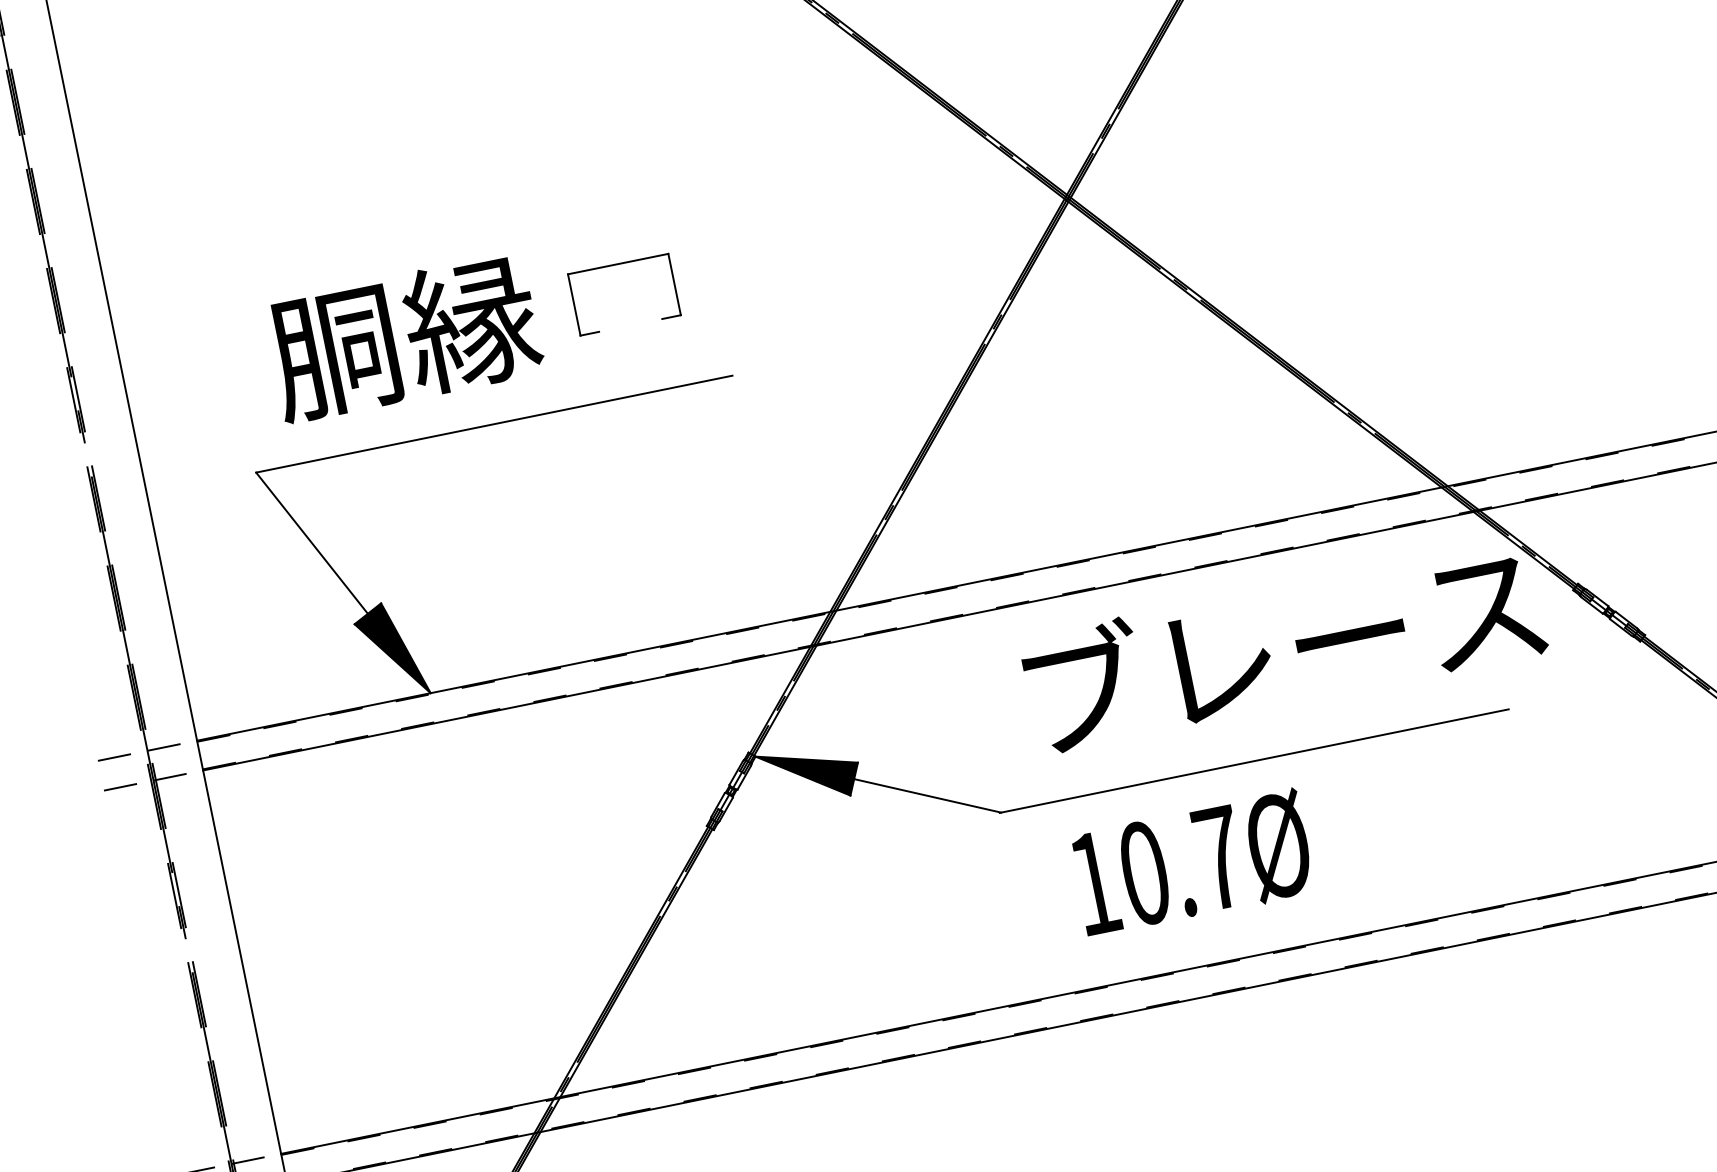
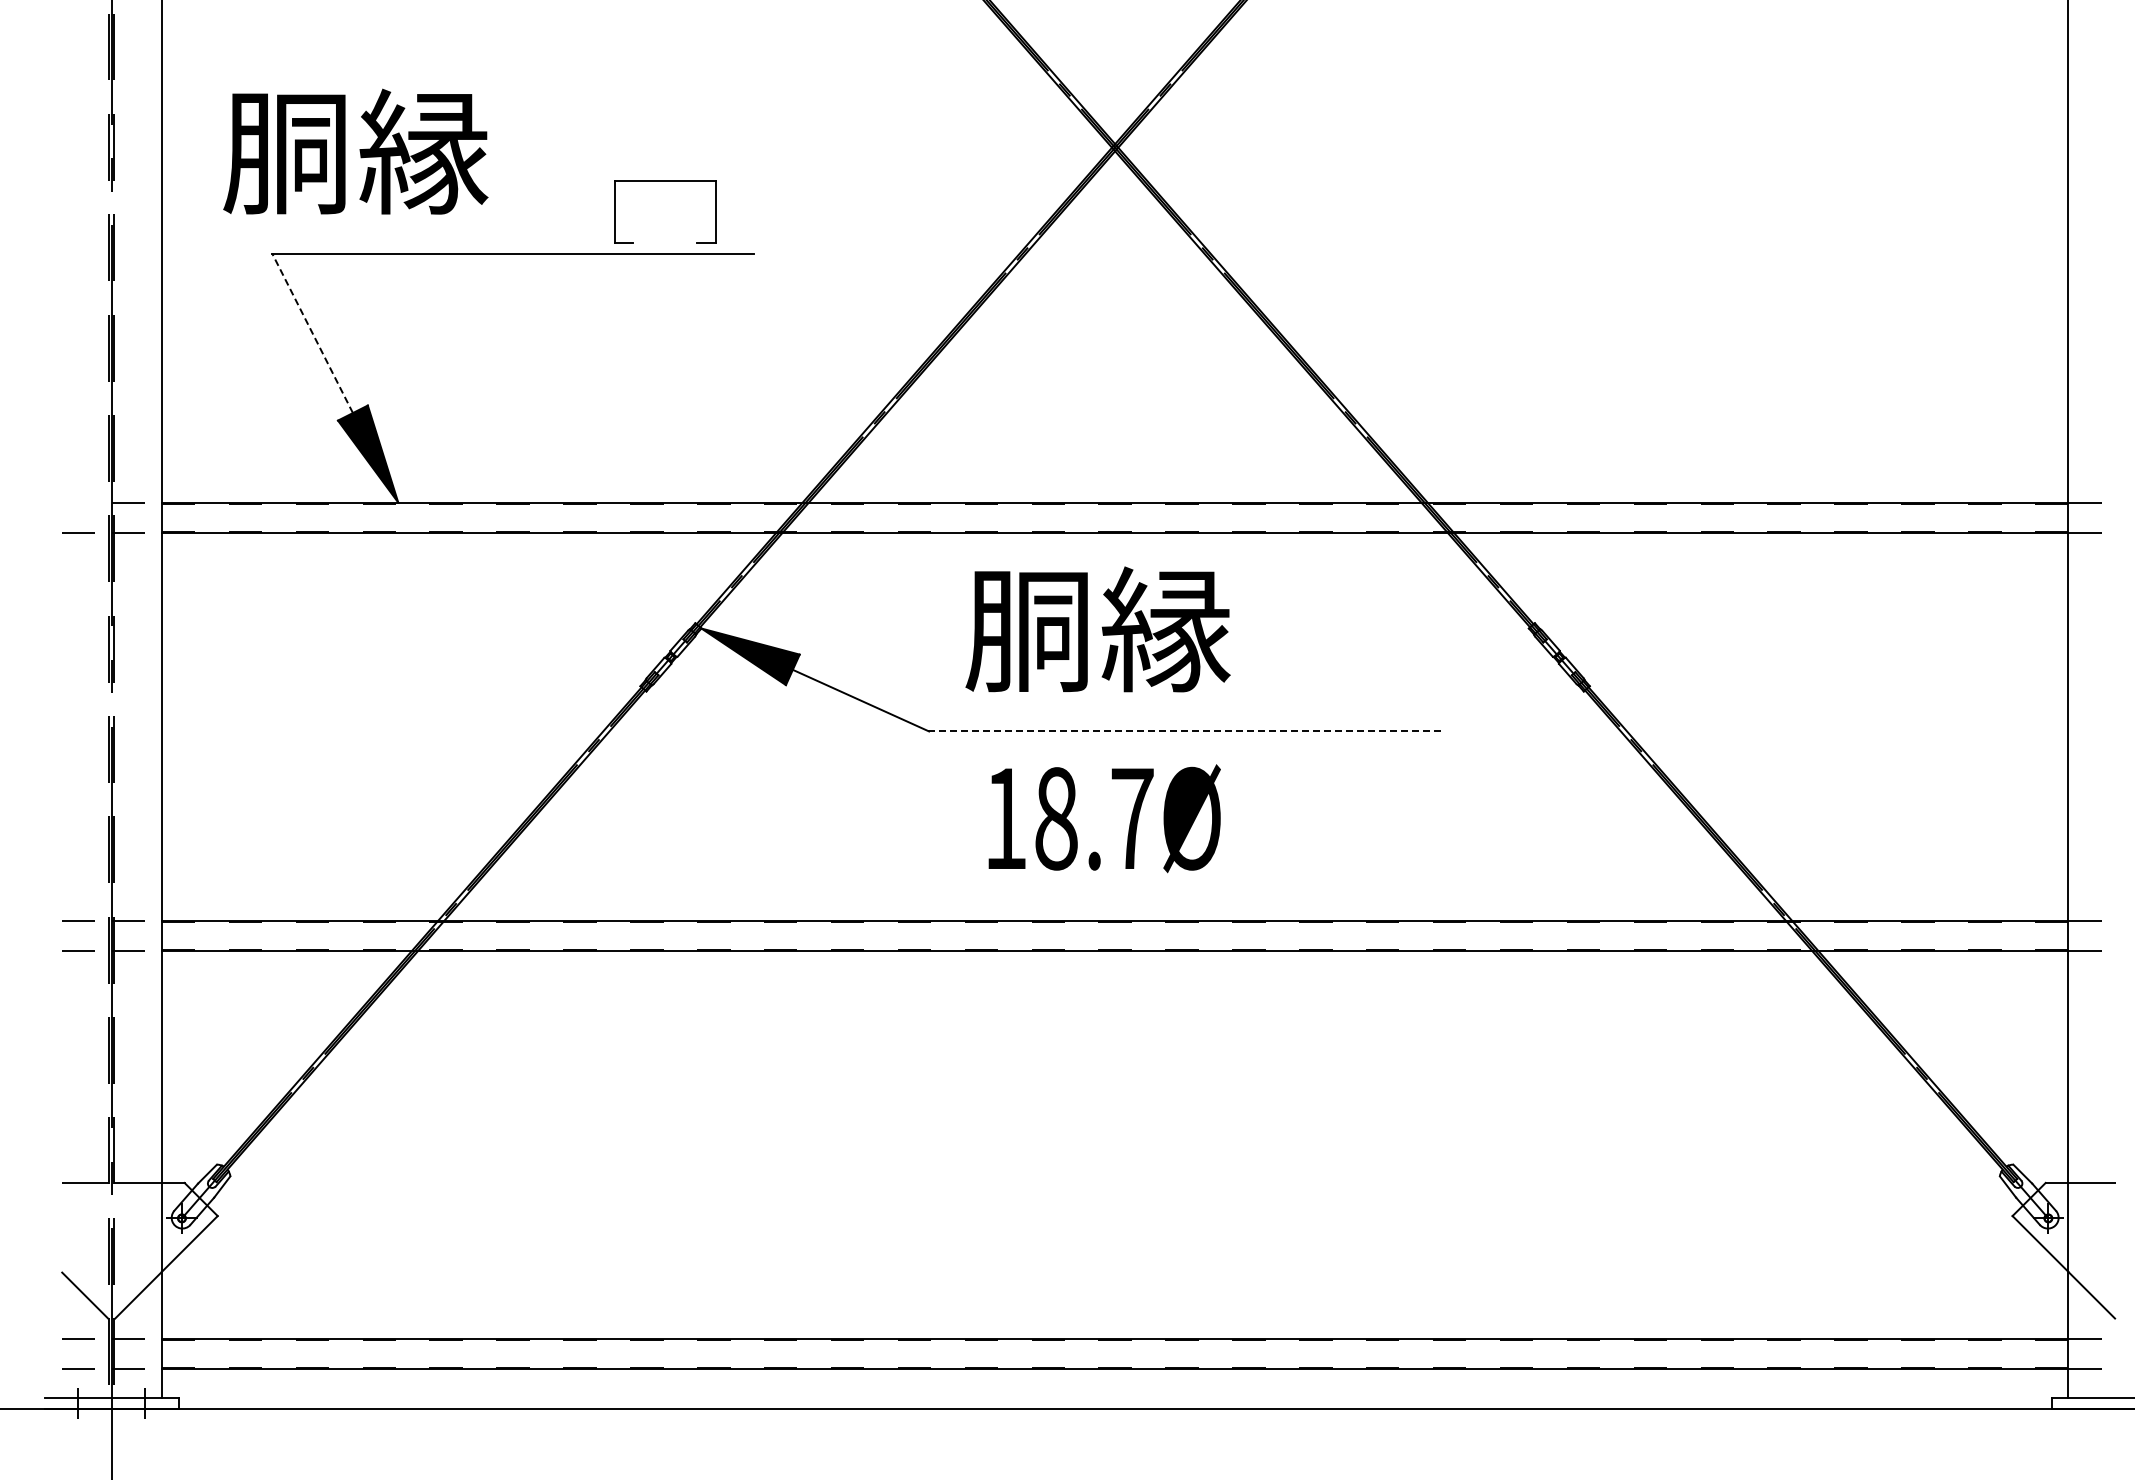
part: (618, 264) -> (665, 181), moved
text: (403, 337) -> (355, 151), moved
line: (311, 542) -> (312, 332), solid -> dashed
text: (1277, 650) -> (1229, 628), ブレース -> 胴縁
line: (114, 757) -> (78, 502), removed
line: (1254, 761) -> (1185, 731), solid -> dashed
text: (1144, 873) -> (1056, 818), 10.7Ø -> 18.7Ø

